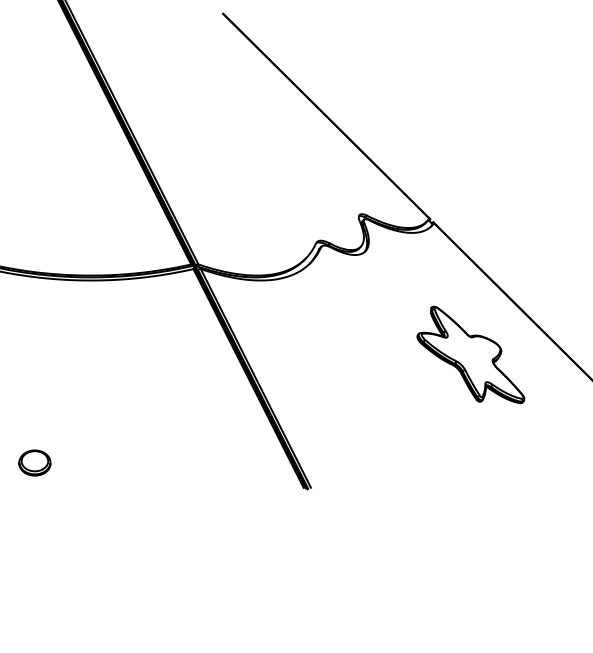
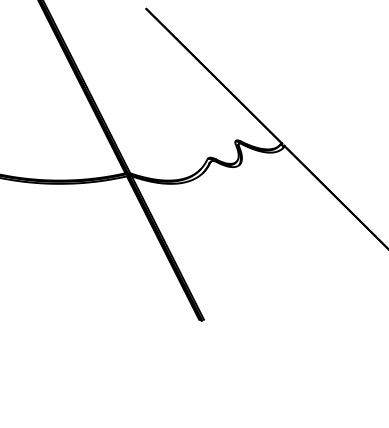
part: (470, 354) -> (308, 232), removed
part: (34, 462) -> (22, 303), removed

